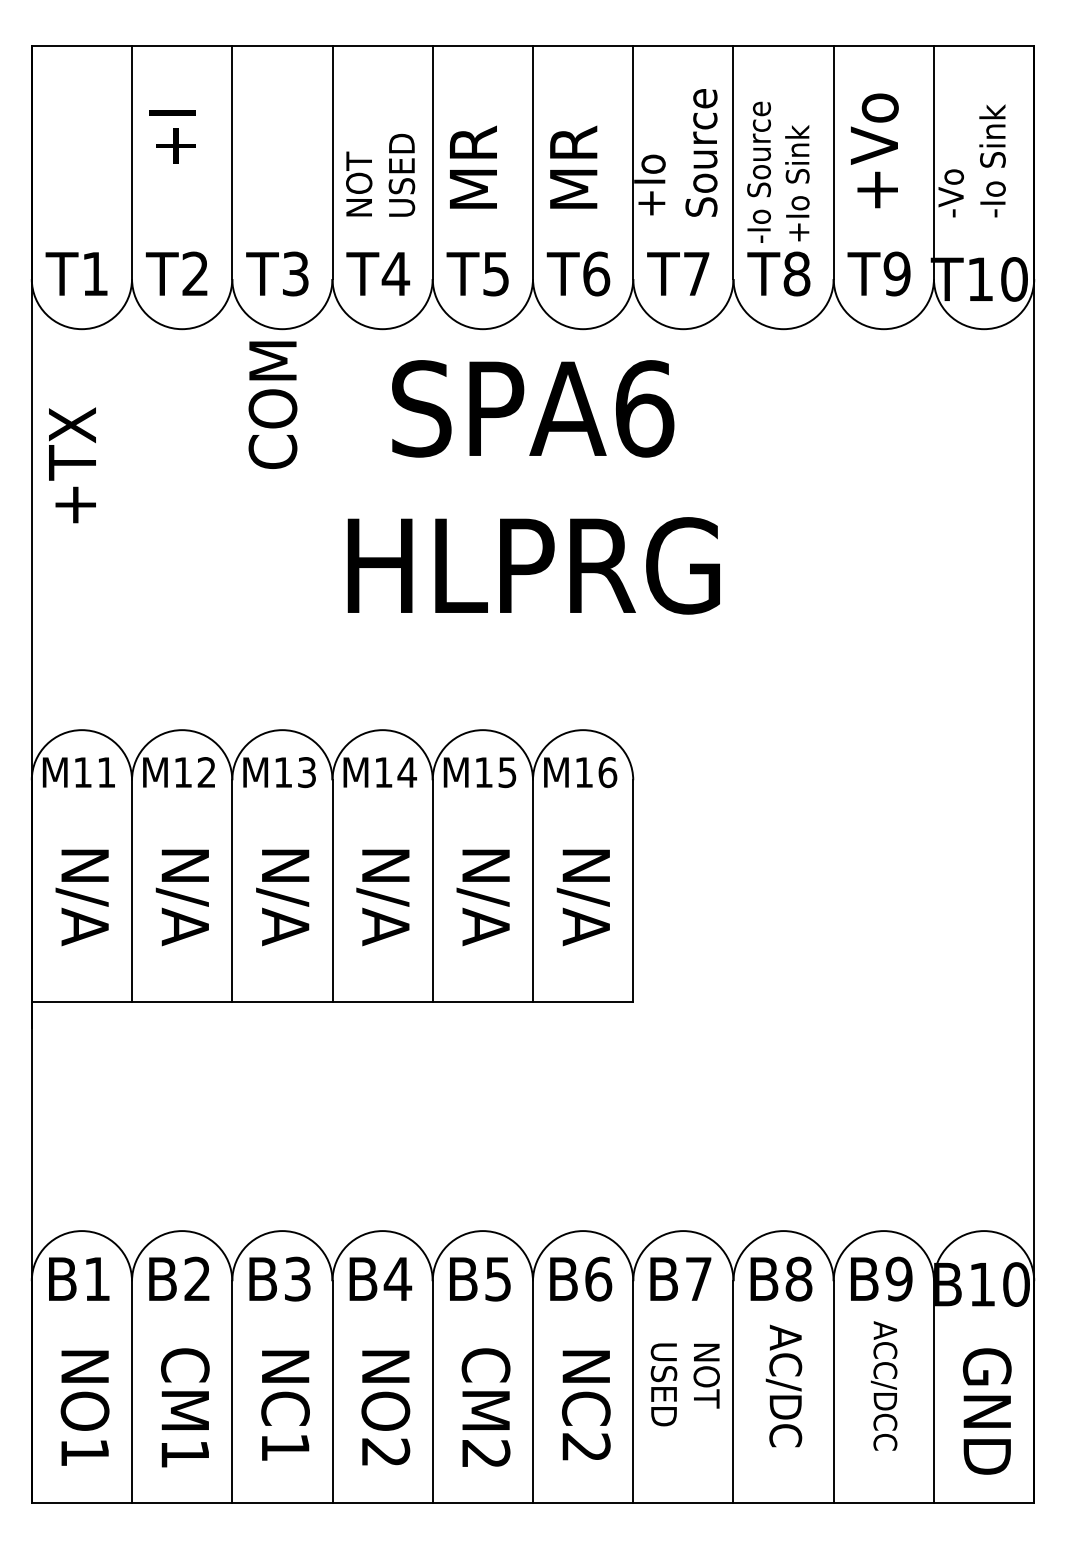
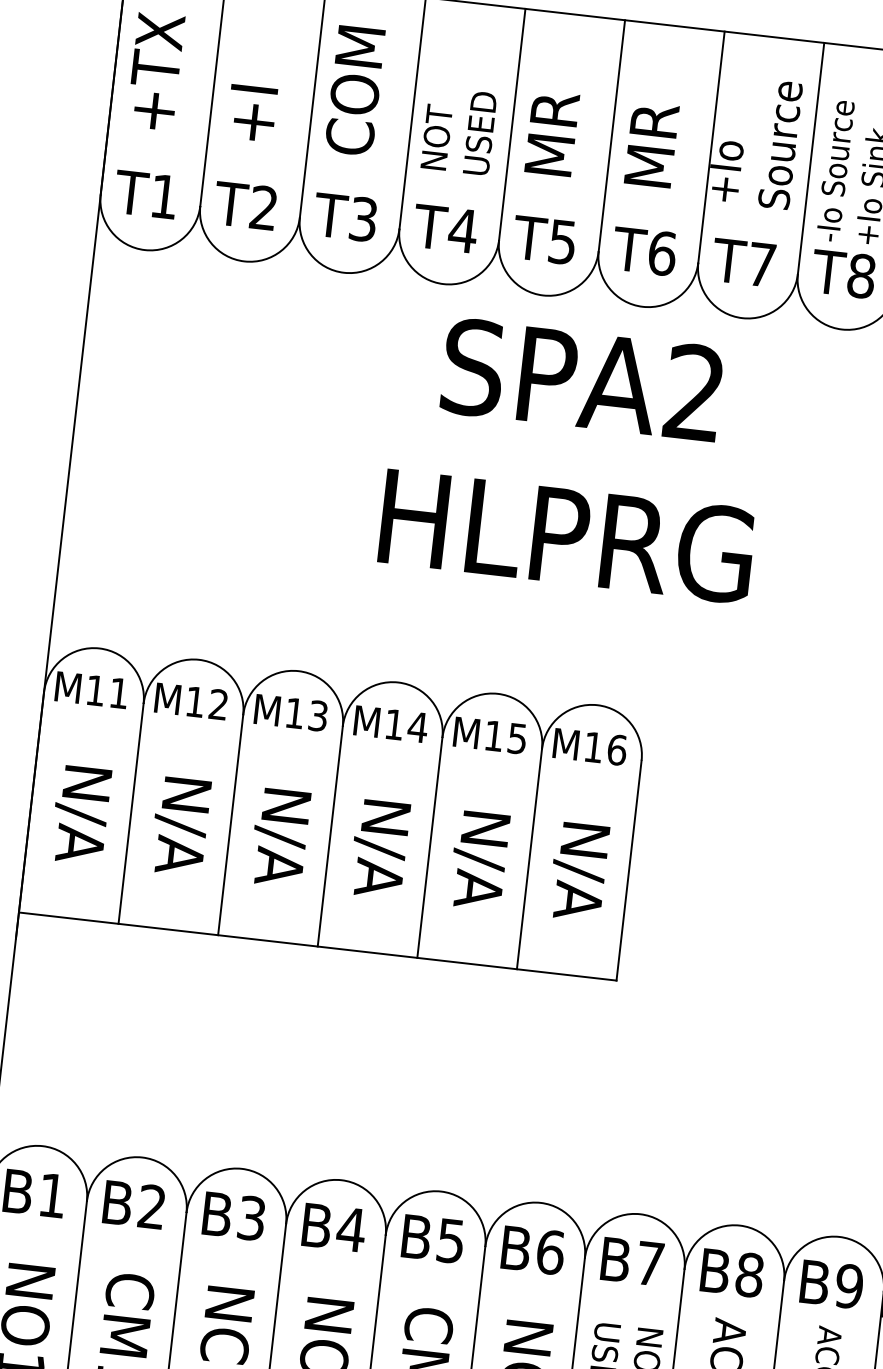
text: (172, 136) -> (251, 112), moved
text: (272, 404) -> (354, 90), moved
text: (644, 408) -> (694, 392), SPA6 -> SPA2
text: (72, 465) -> (155, 71), moved

